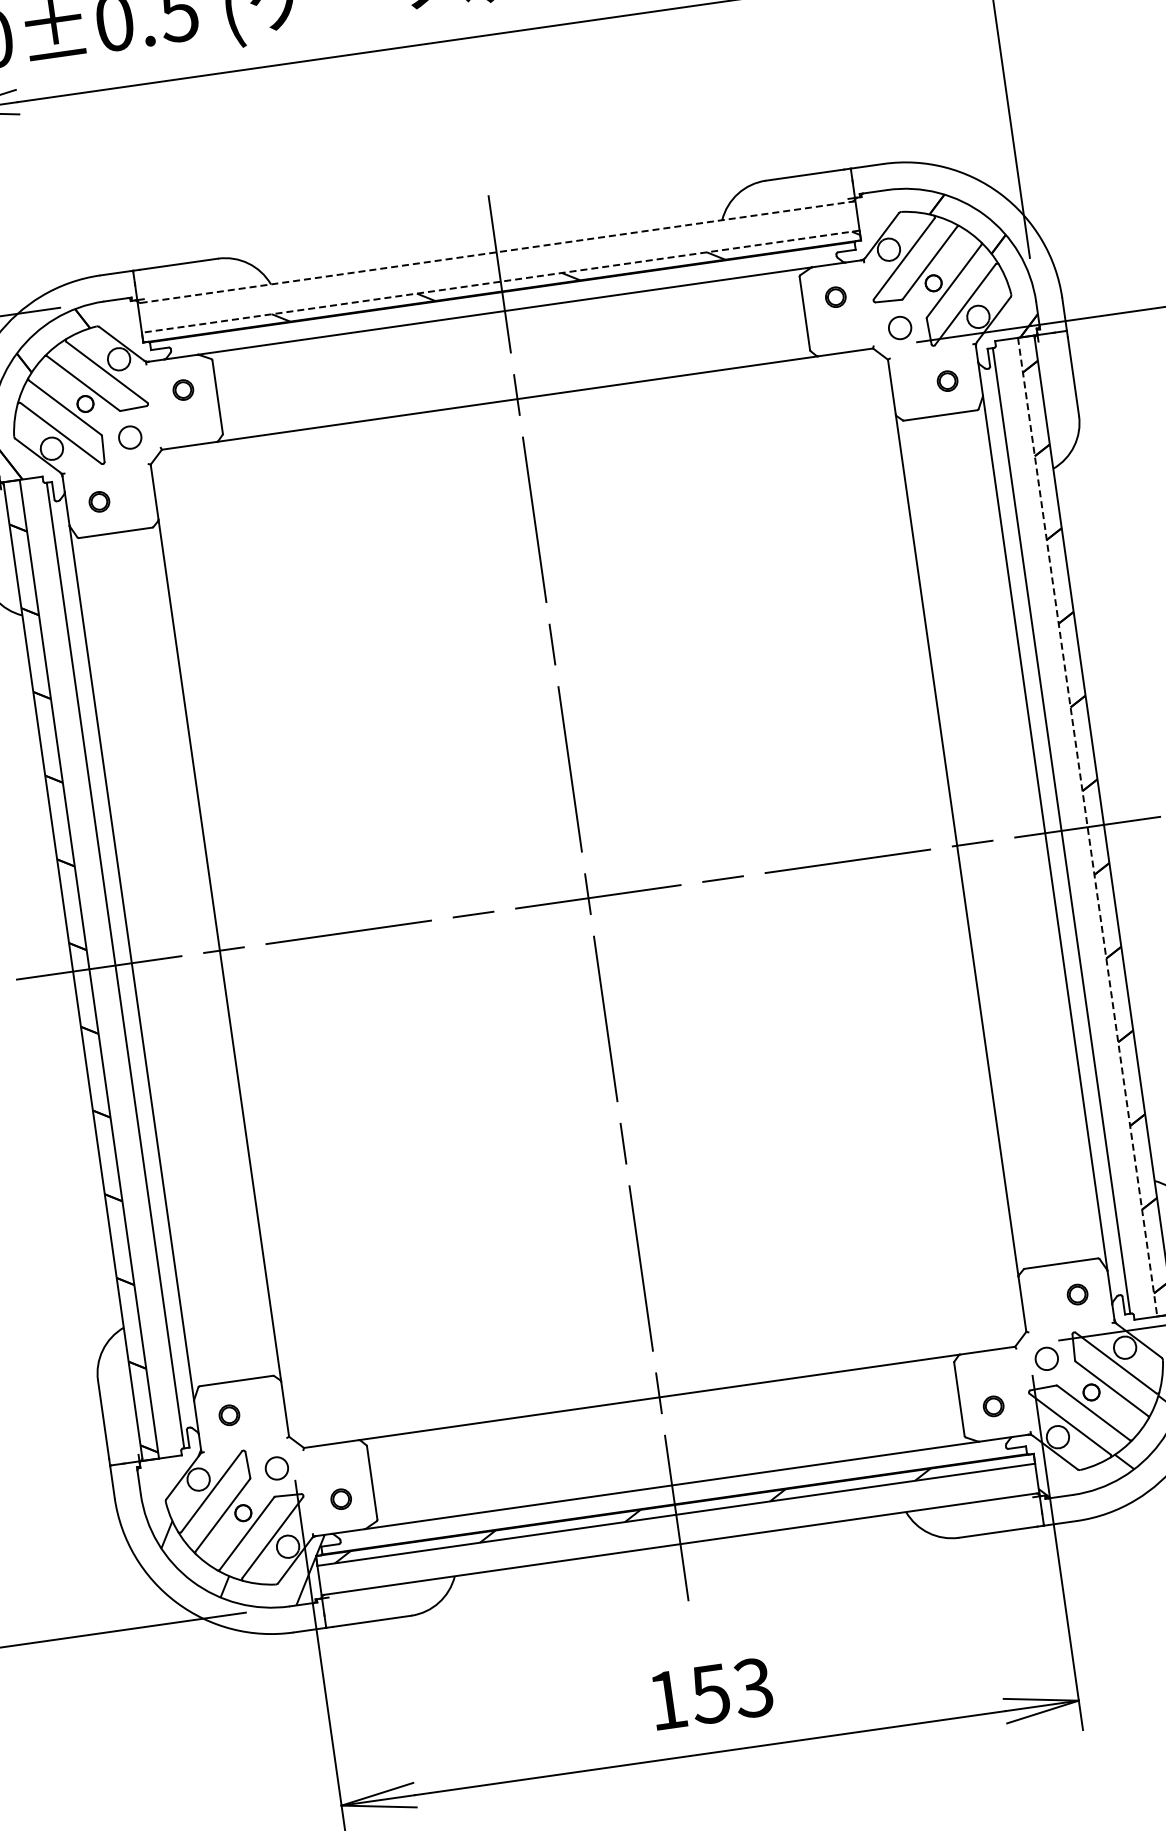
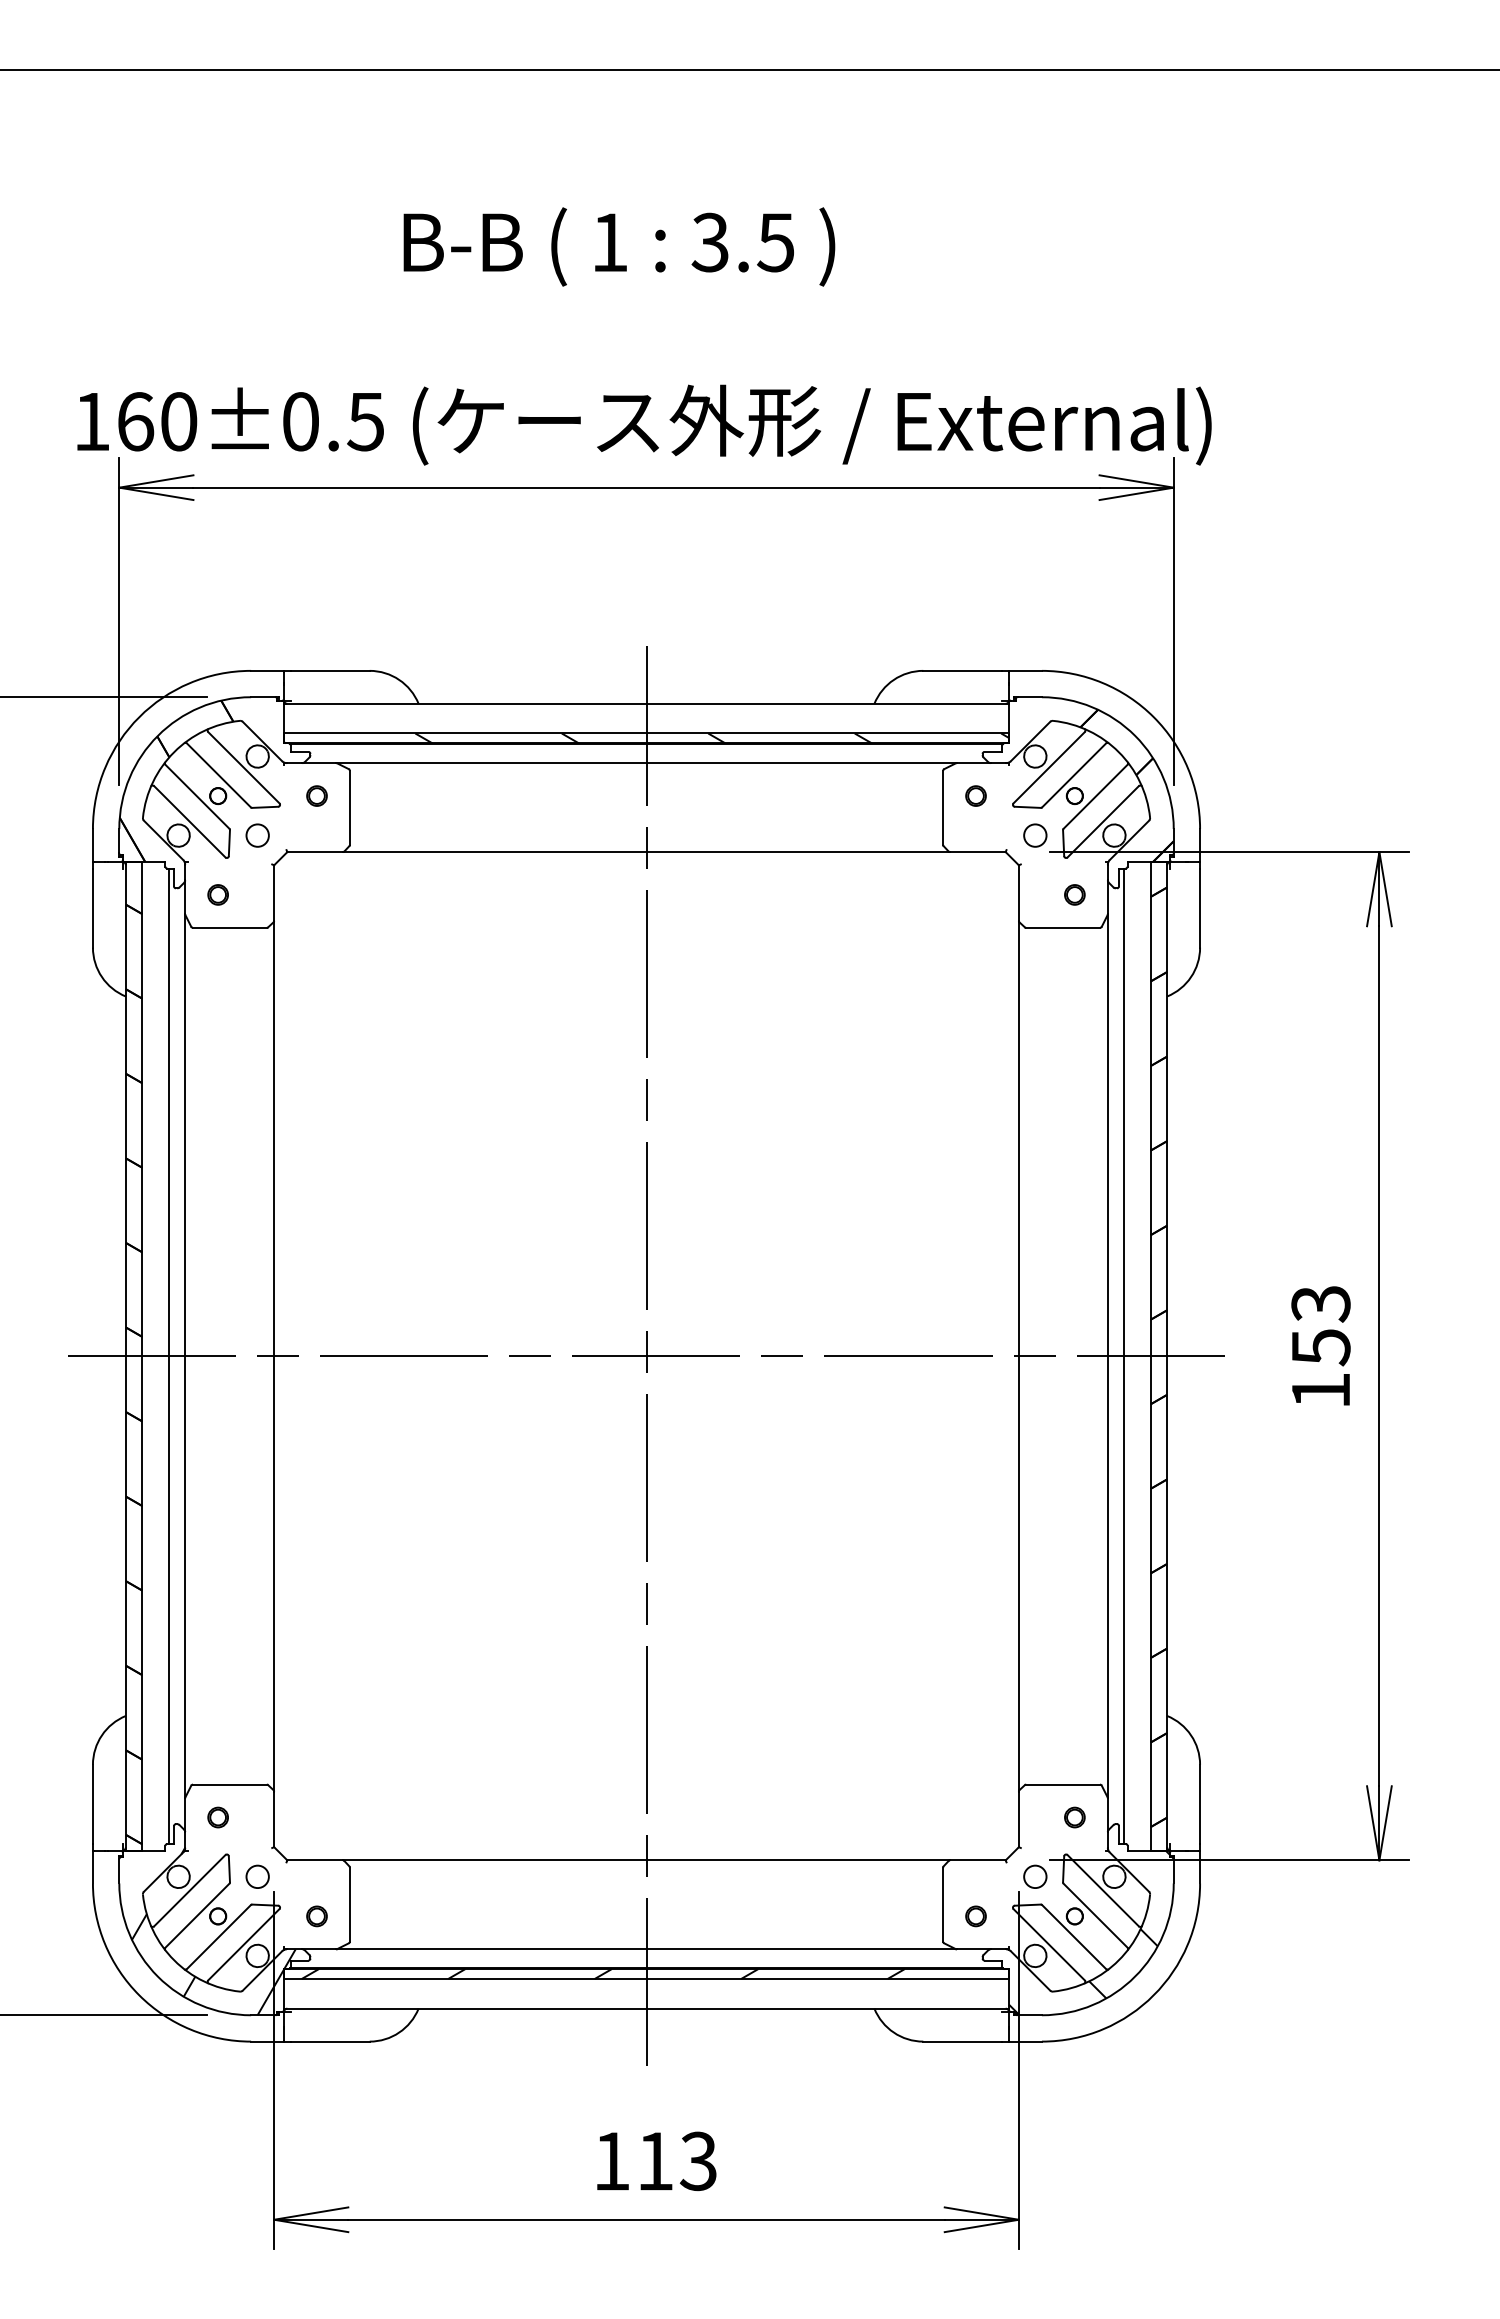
line: (496, 252) -> (646, 703), dashed -> solid
line: (500, 281) -> (646, 733), dashed -> solid
line: (1087, 827) -> (1150, 1356), dashed -> solid
text: (709, 1694) -> (654, 2161), 153 -> 113

